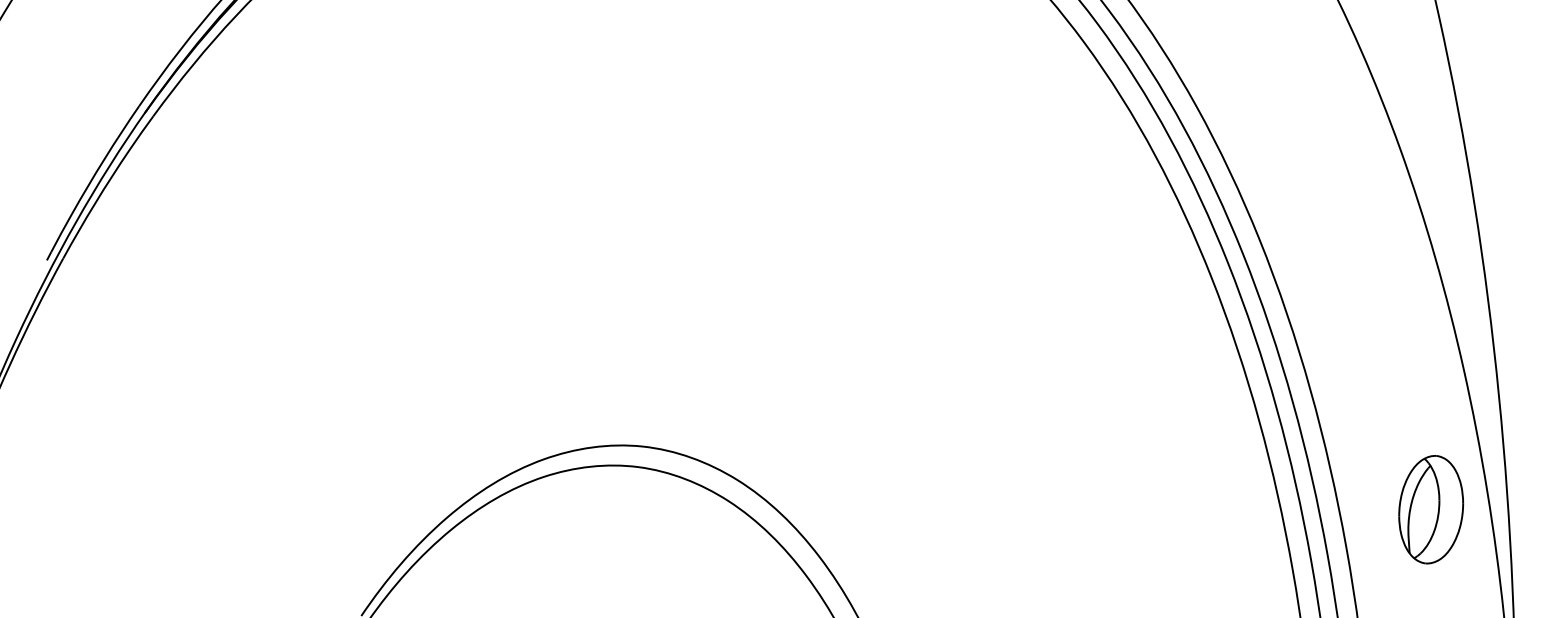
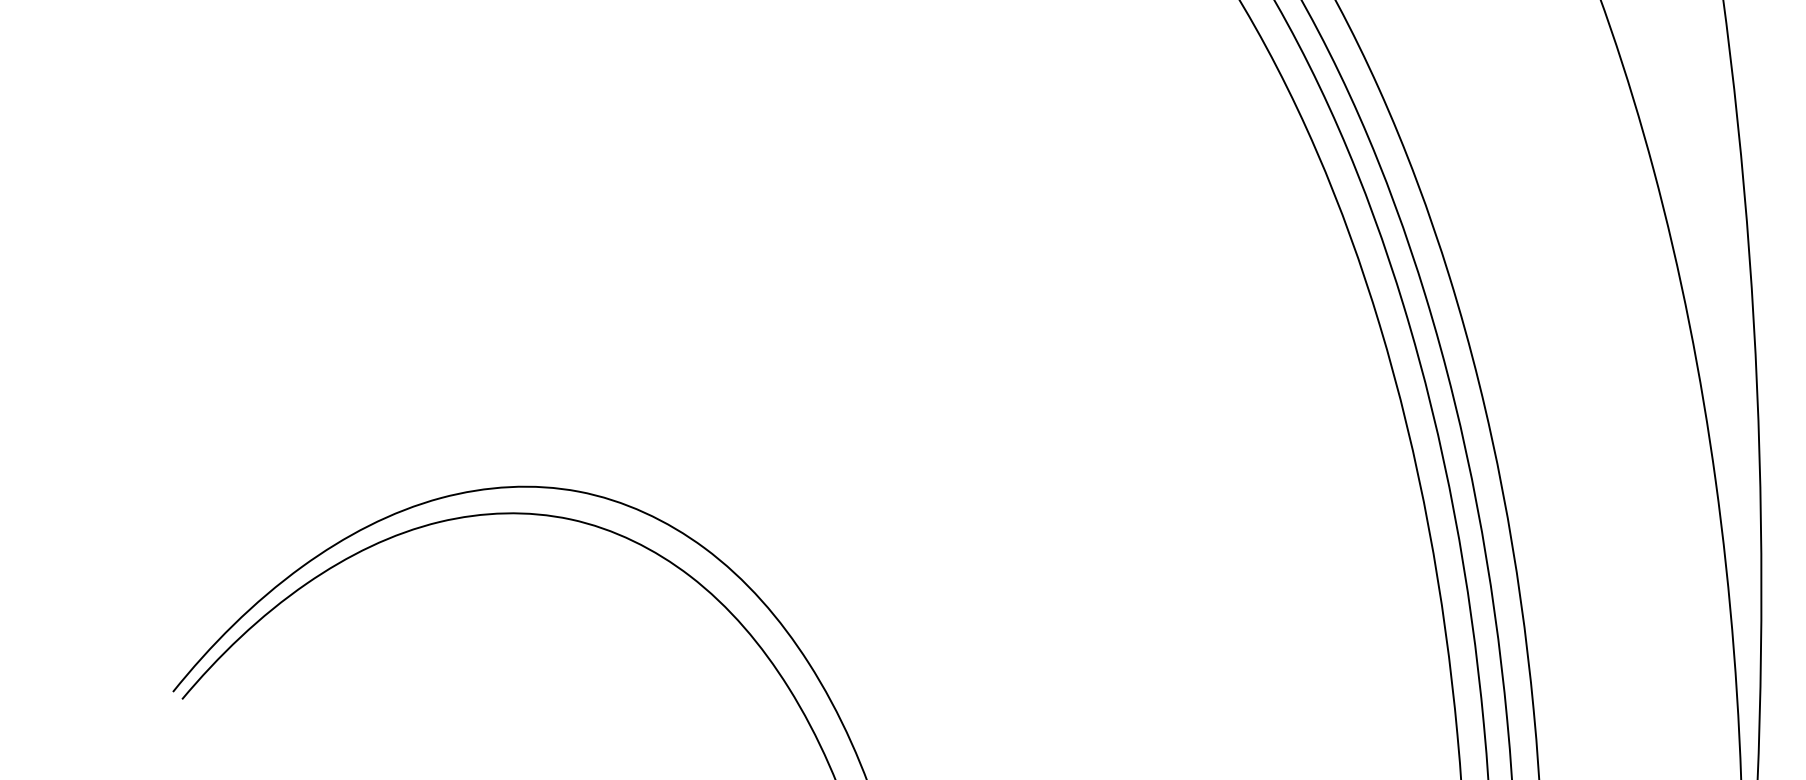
part: (1431, 509) -> (1655, 669), removed

